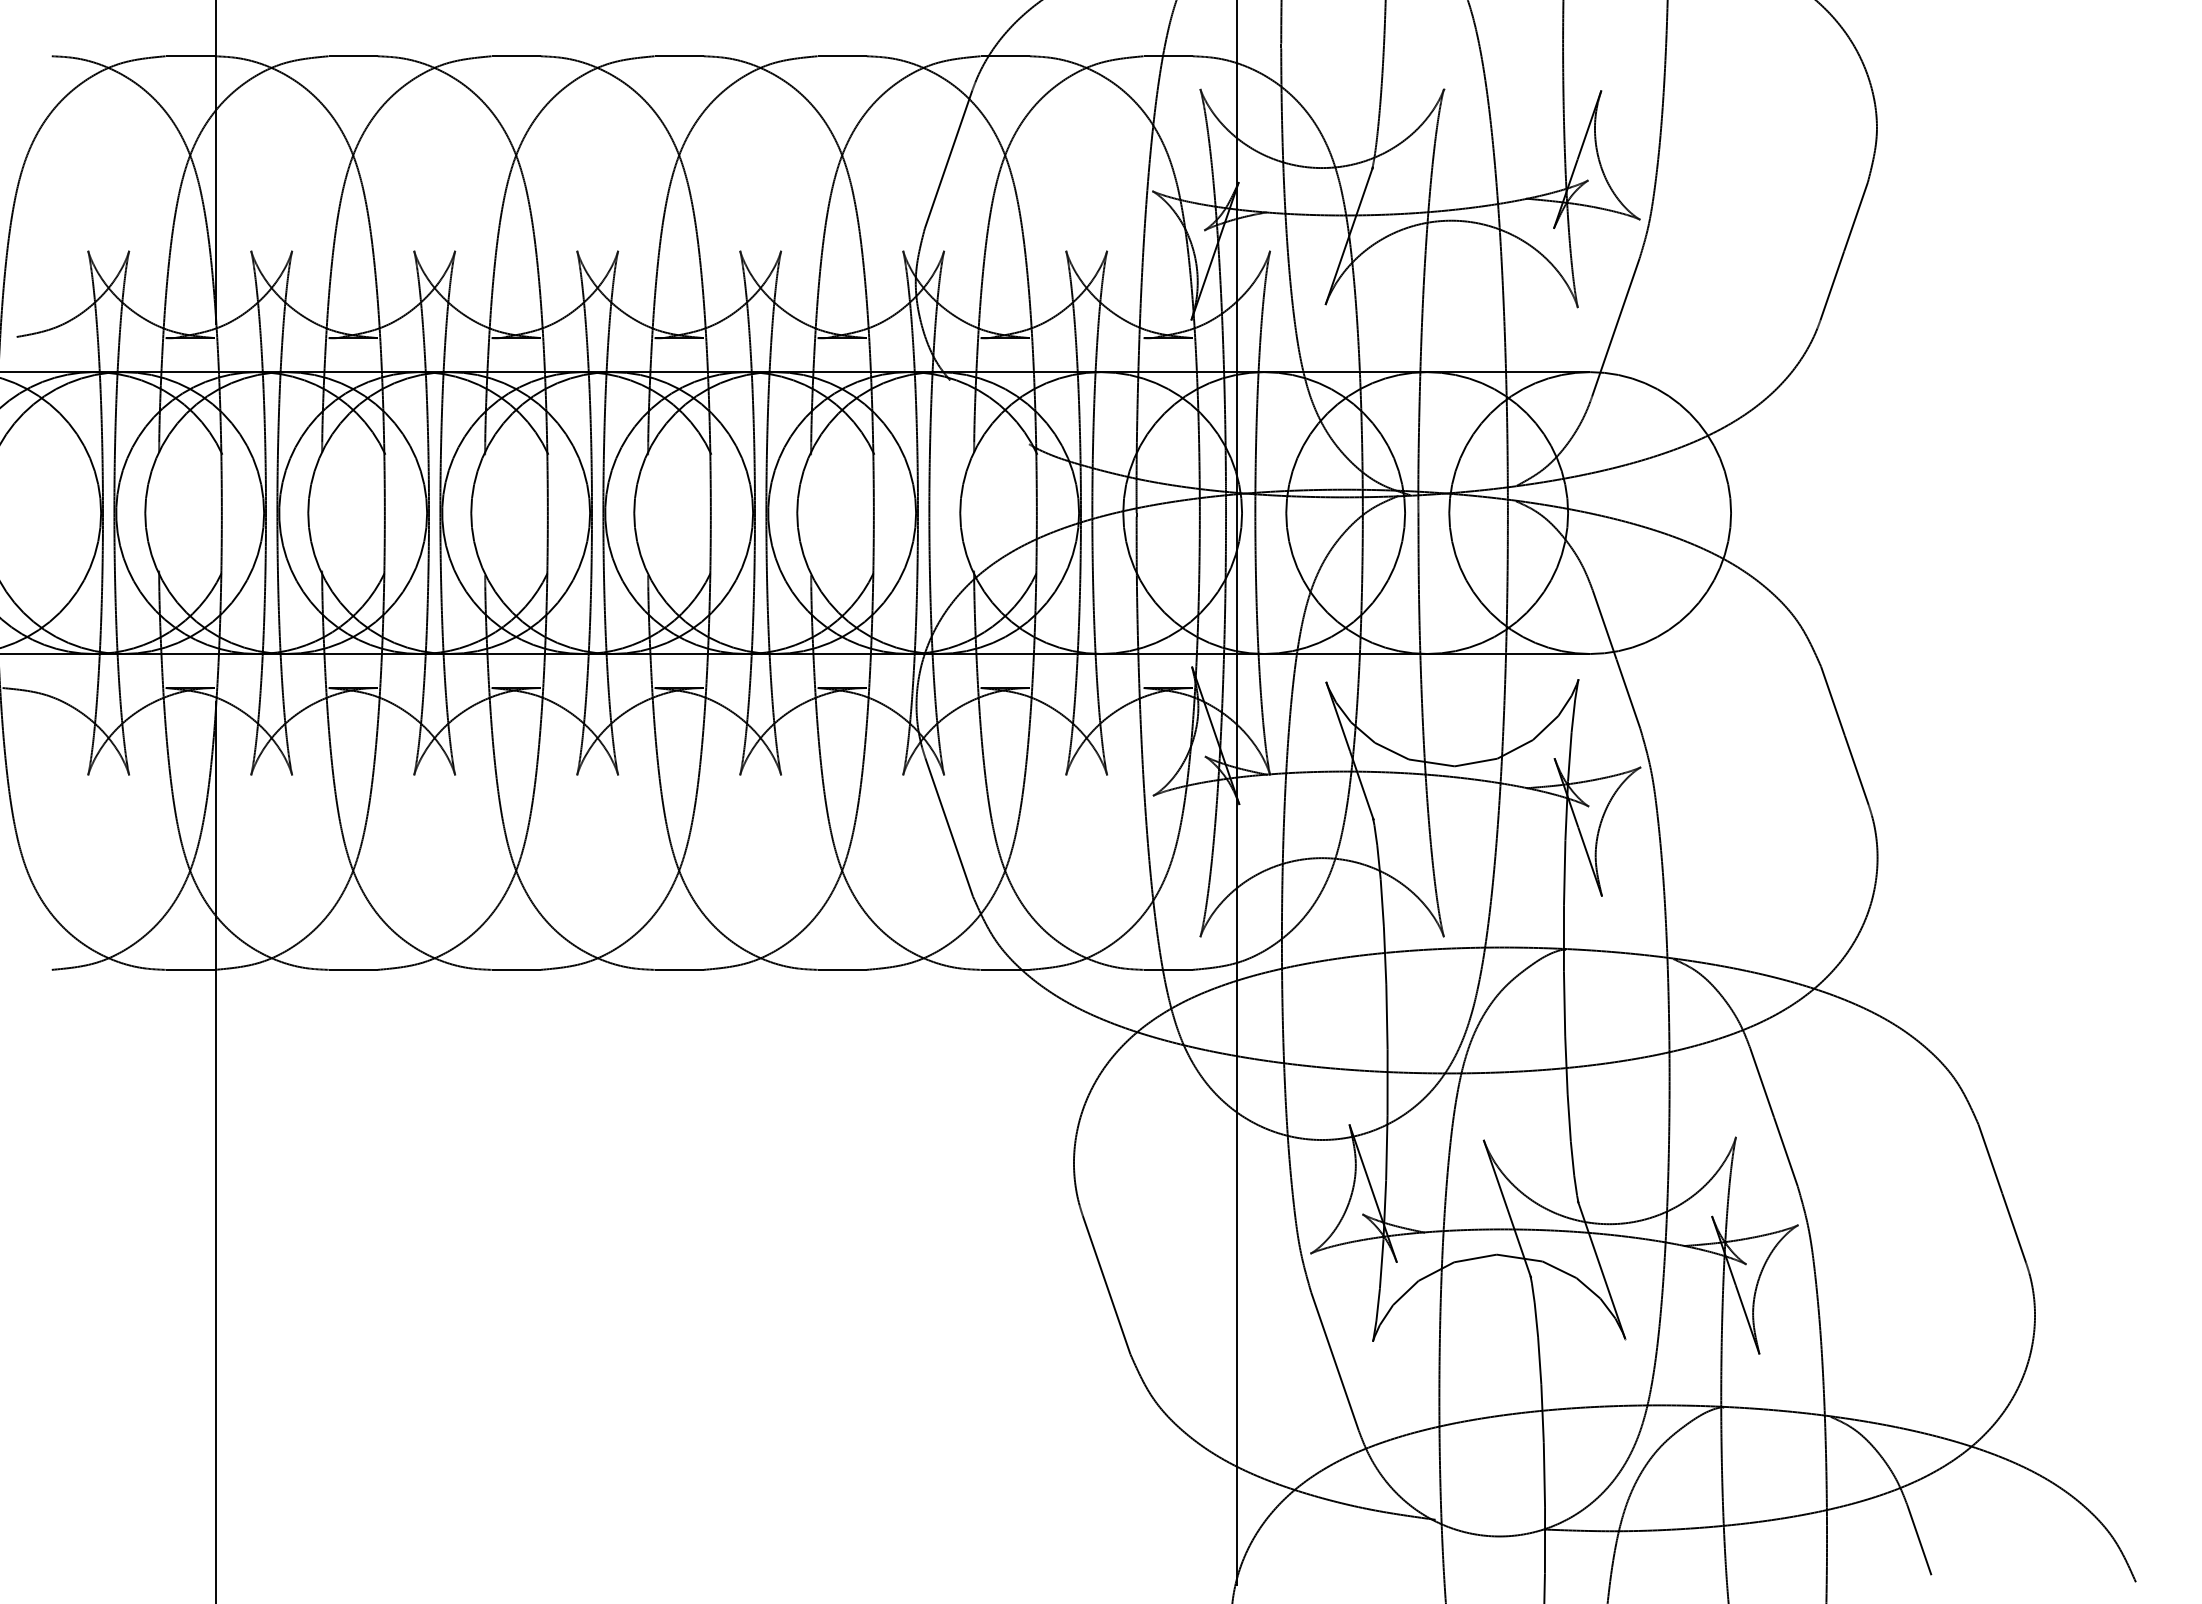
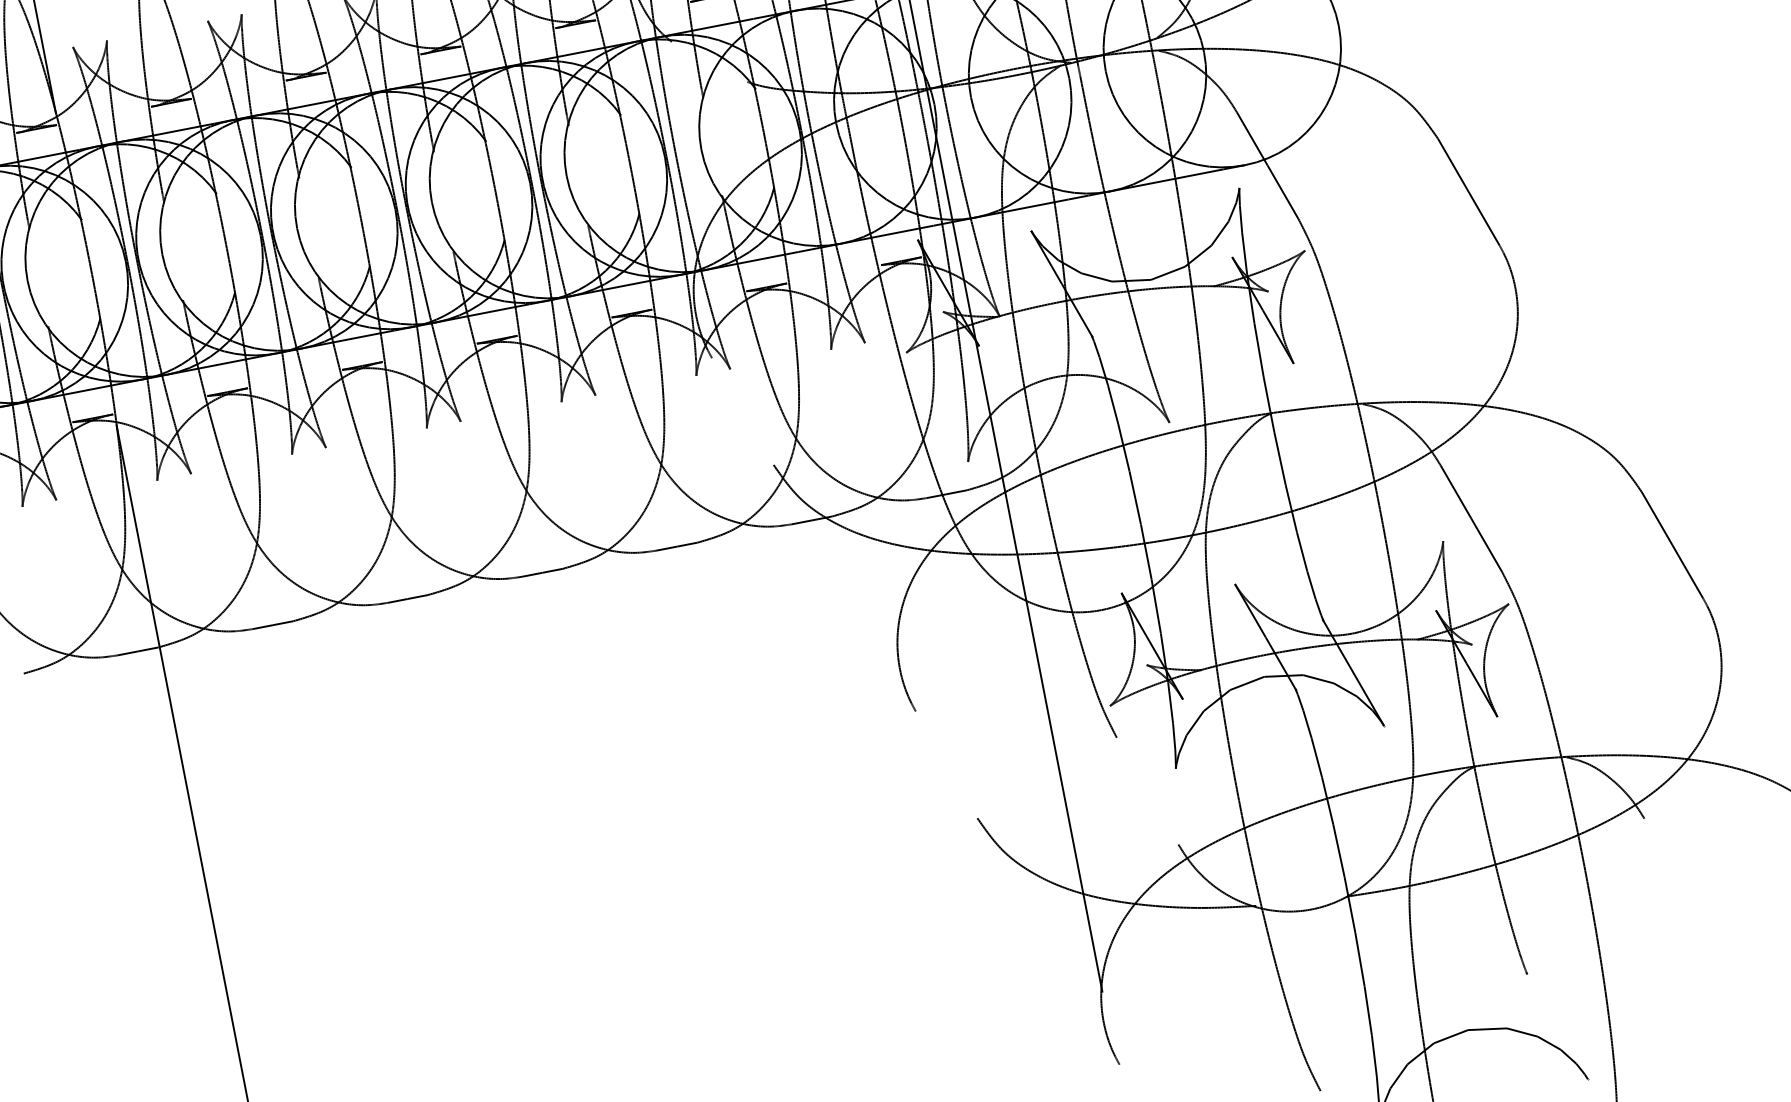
line: (949, 827) -> (743, 411), removed
line: (1106, 1285) -> (946, 765), removed
line: (1334, 1361) -> (1147, 791), removed
line: (1919, 1540) -> (1659, 845), removed

